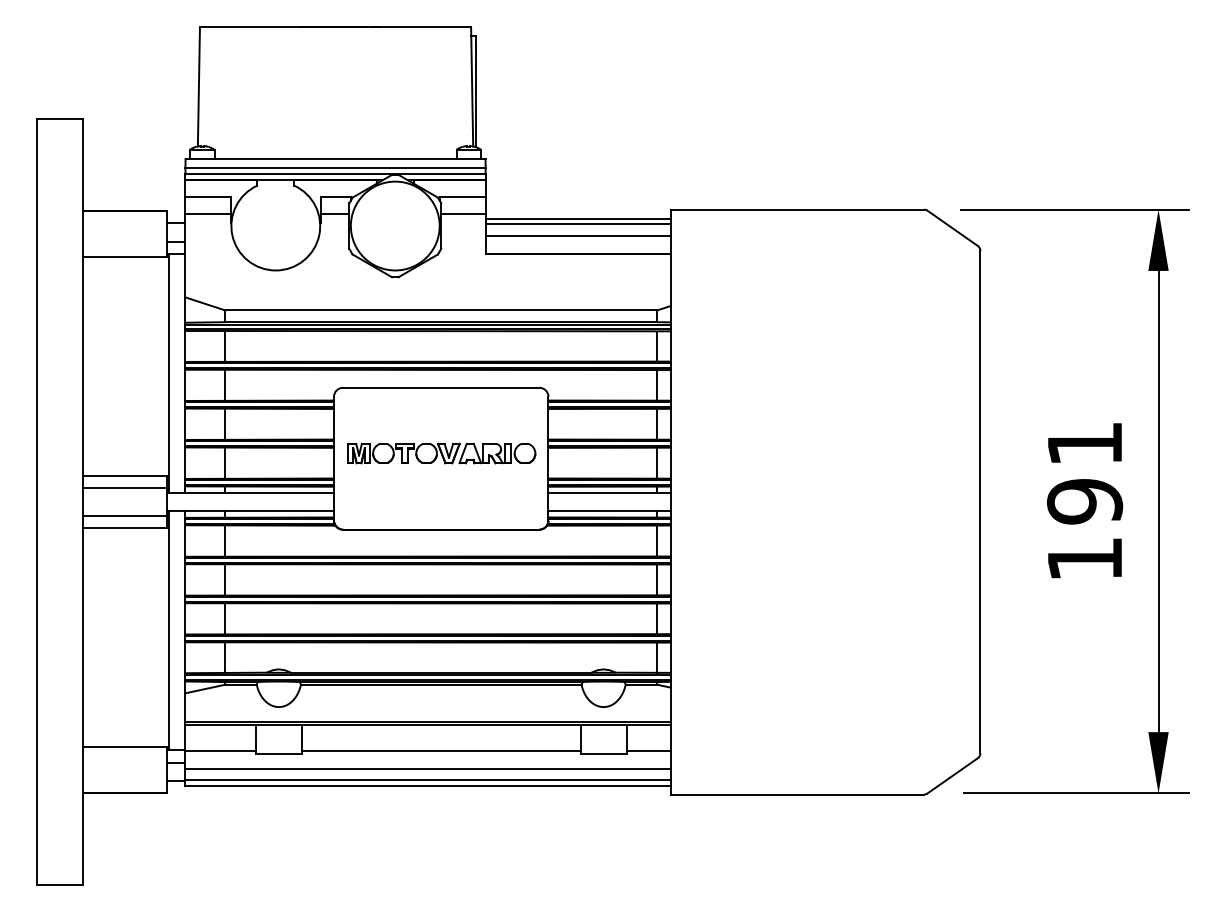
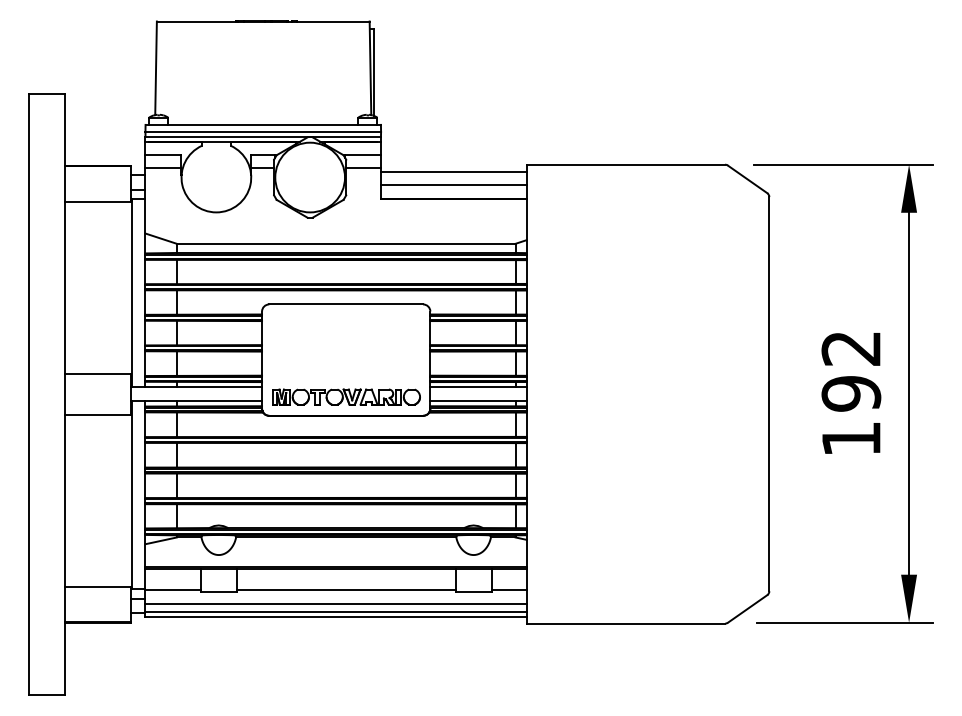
line: (577, 224) -> (453, 176), removed
text: (1083, 443) -> (850, 348), 191 -> 192
part: (441, 452) -> (346, 396), moved
line: (124, 488) -> (97, 383), removed
line: (124, 516) -> (97, 405), removed

